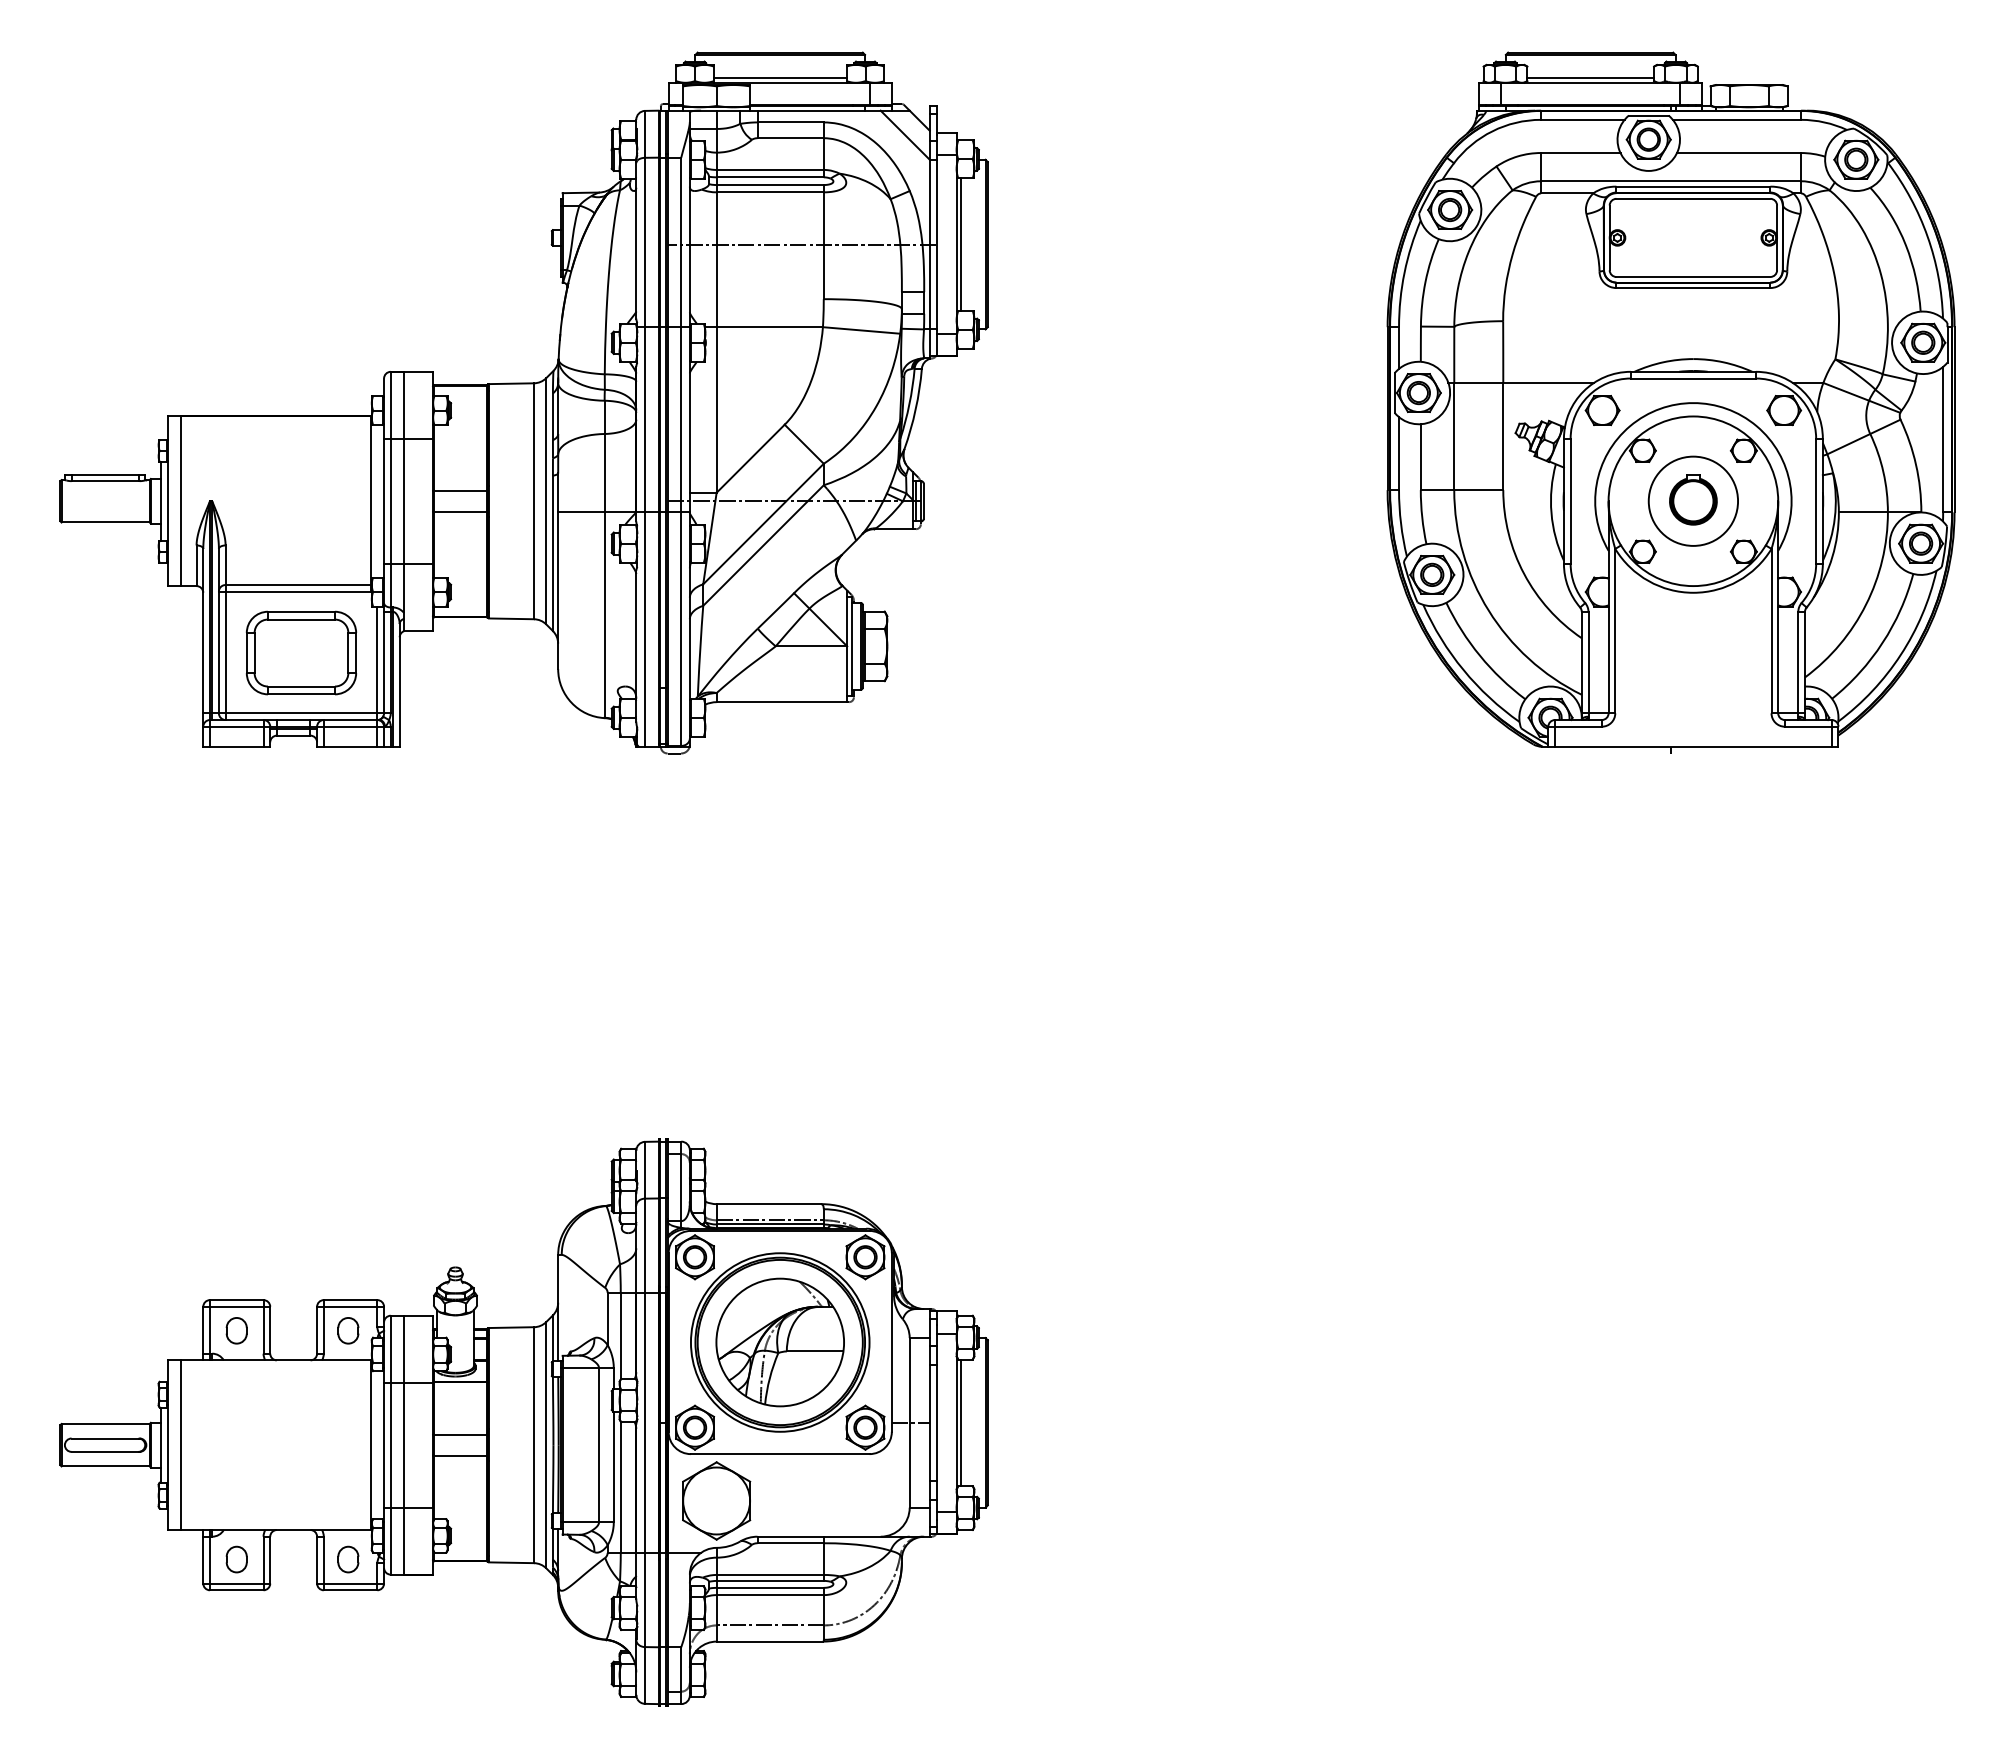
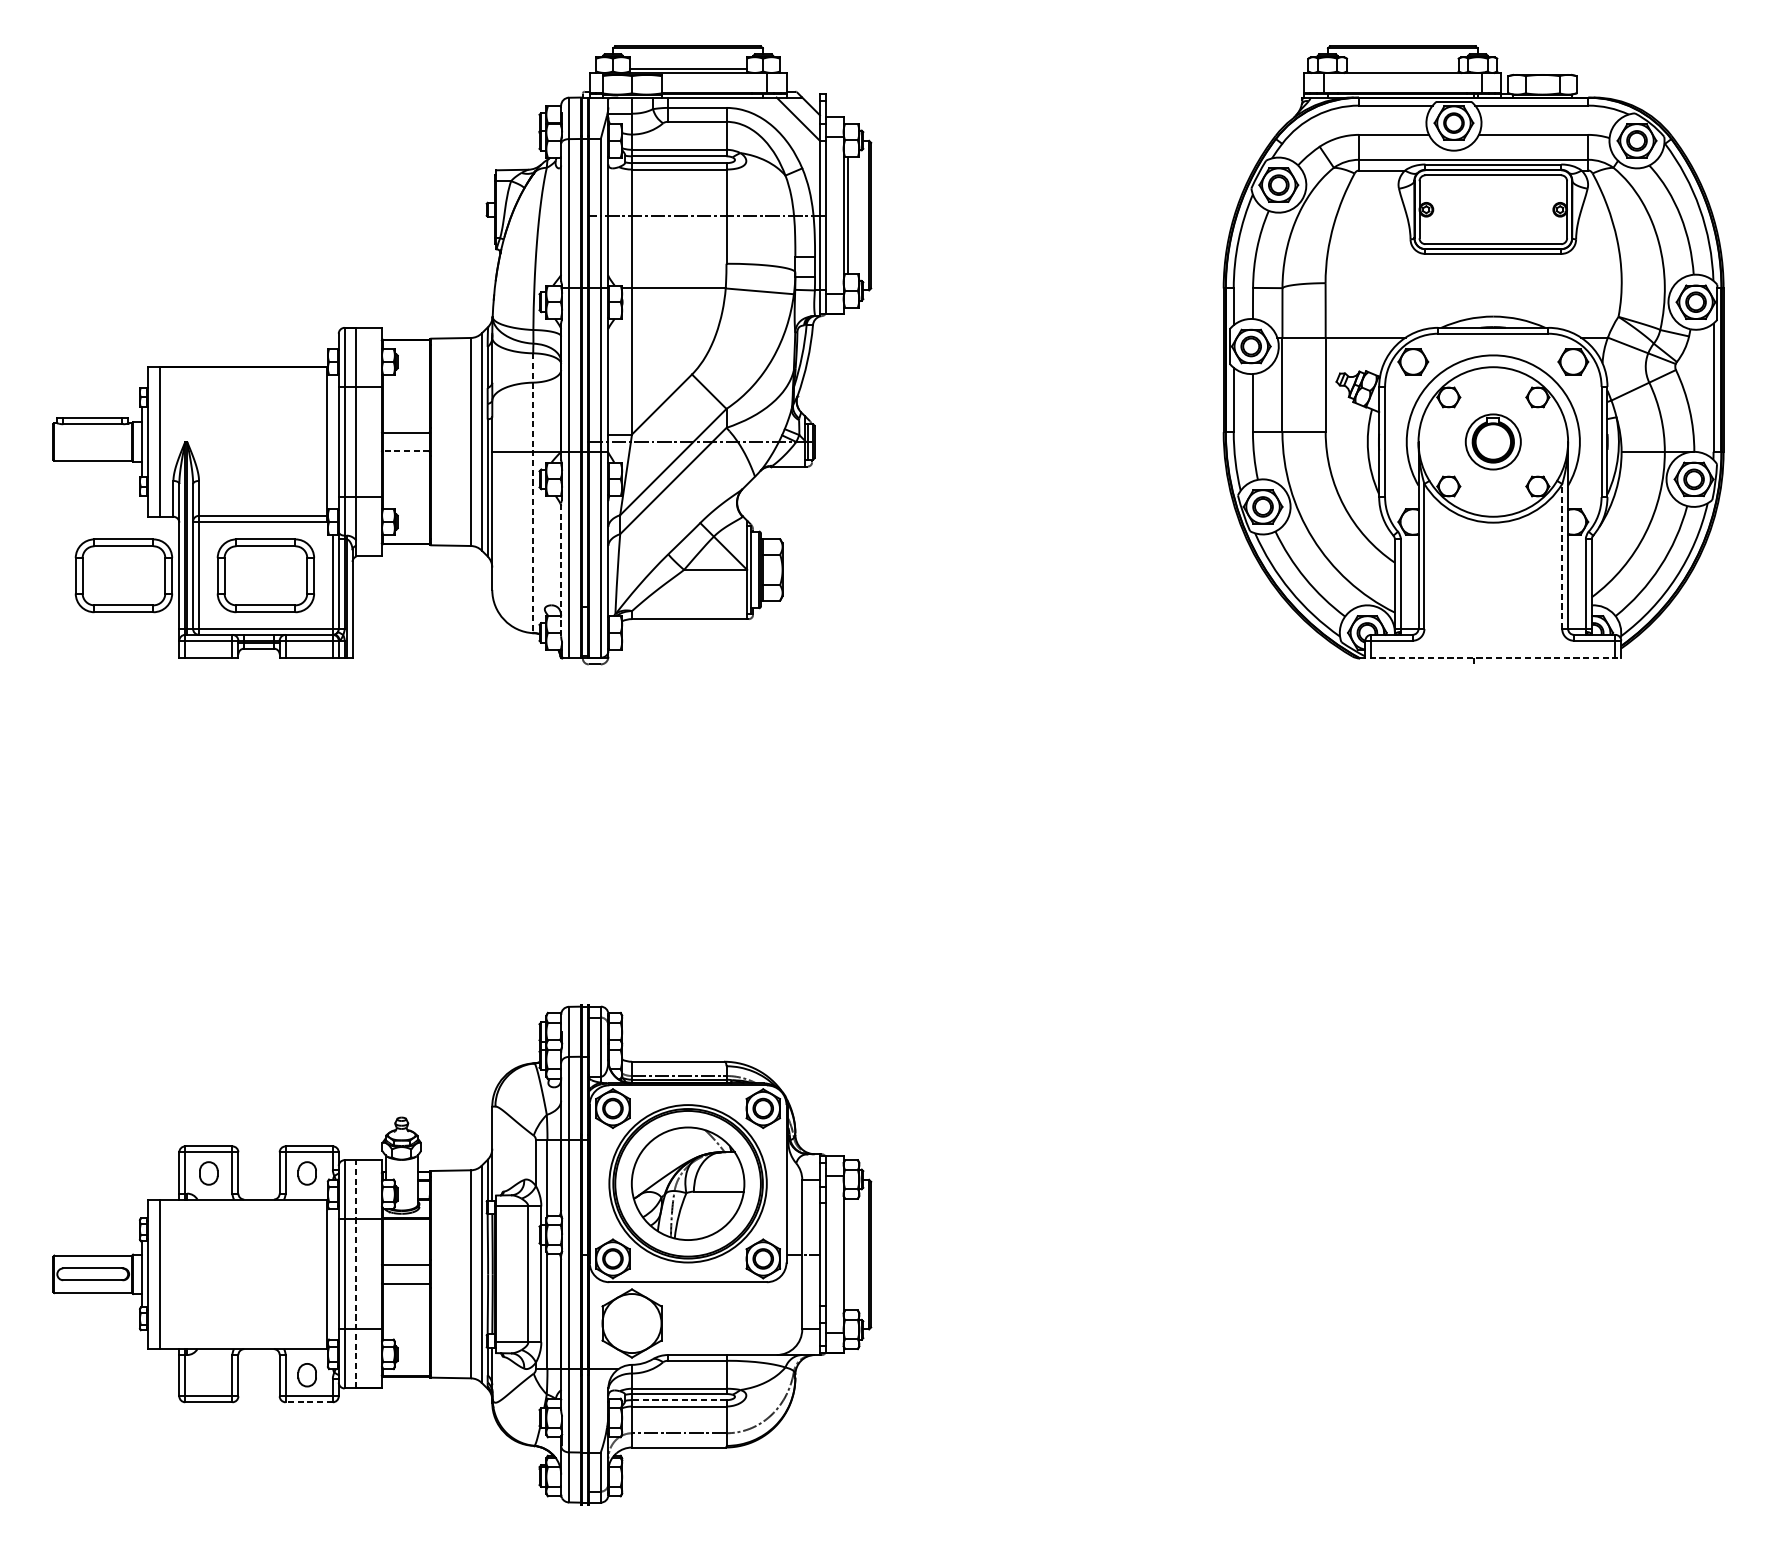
line: (1590, 78) -> (1402, 69), removed
circle: (1693, 500) -> (1493, 441), size x0.7
line: (460, 511) -> (406, 450), solid -> dashed
line: (604, 559) -> (533, 493), solid -> dashed
line: (1771, 630) -> (1562, 555), solid -> dashed
line: (636, 645) -> (561, 569), solid -> dashed
part: (139, 652) -> (123, 575), added
line: (1690, 746) -> (1490, 658), solid -> dashed
line: (961, 1422) -> (847, 1254), removed
line: (404, 1444) -> (356, 1273), solid -> dashed
part: (236, 1559) -> (208, 1375), removed
line: (770, 1587) -> (679, 1399), solid -> dashed
line: (350, 1590) -> (309, 1402), solid -> dashed

